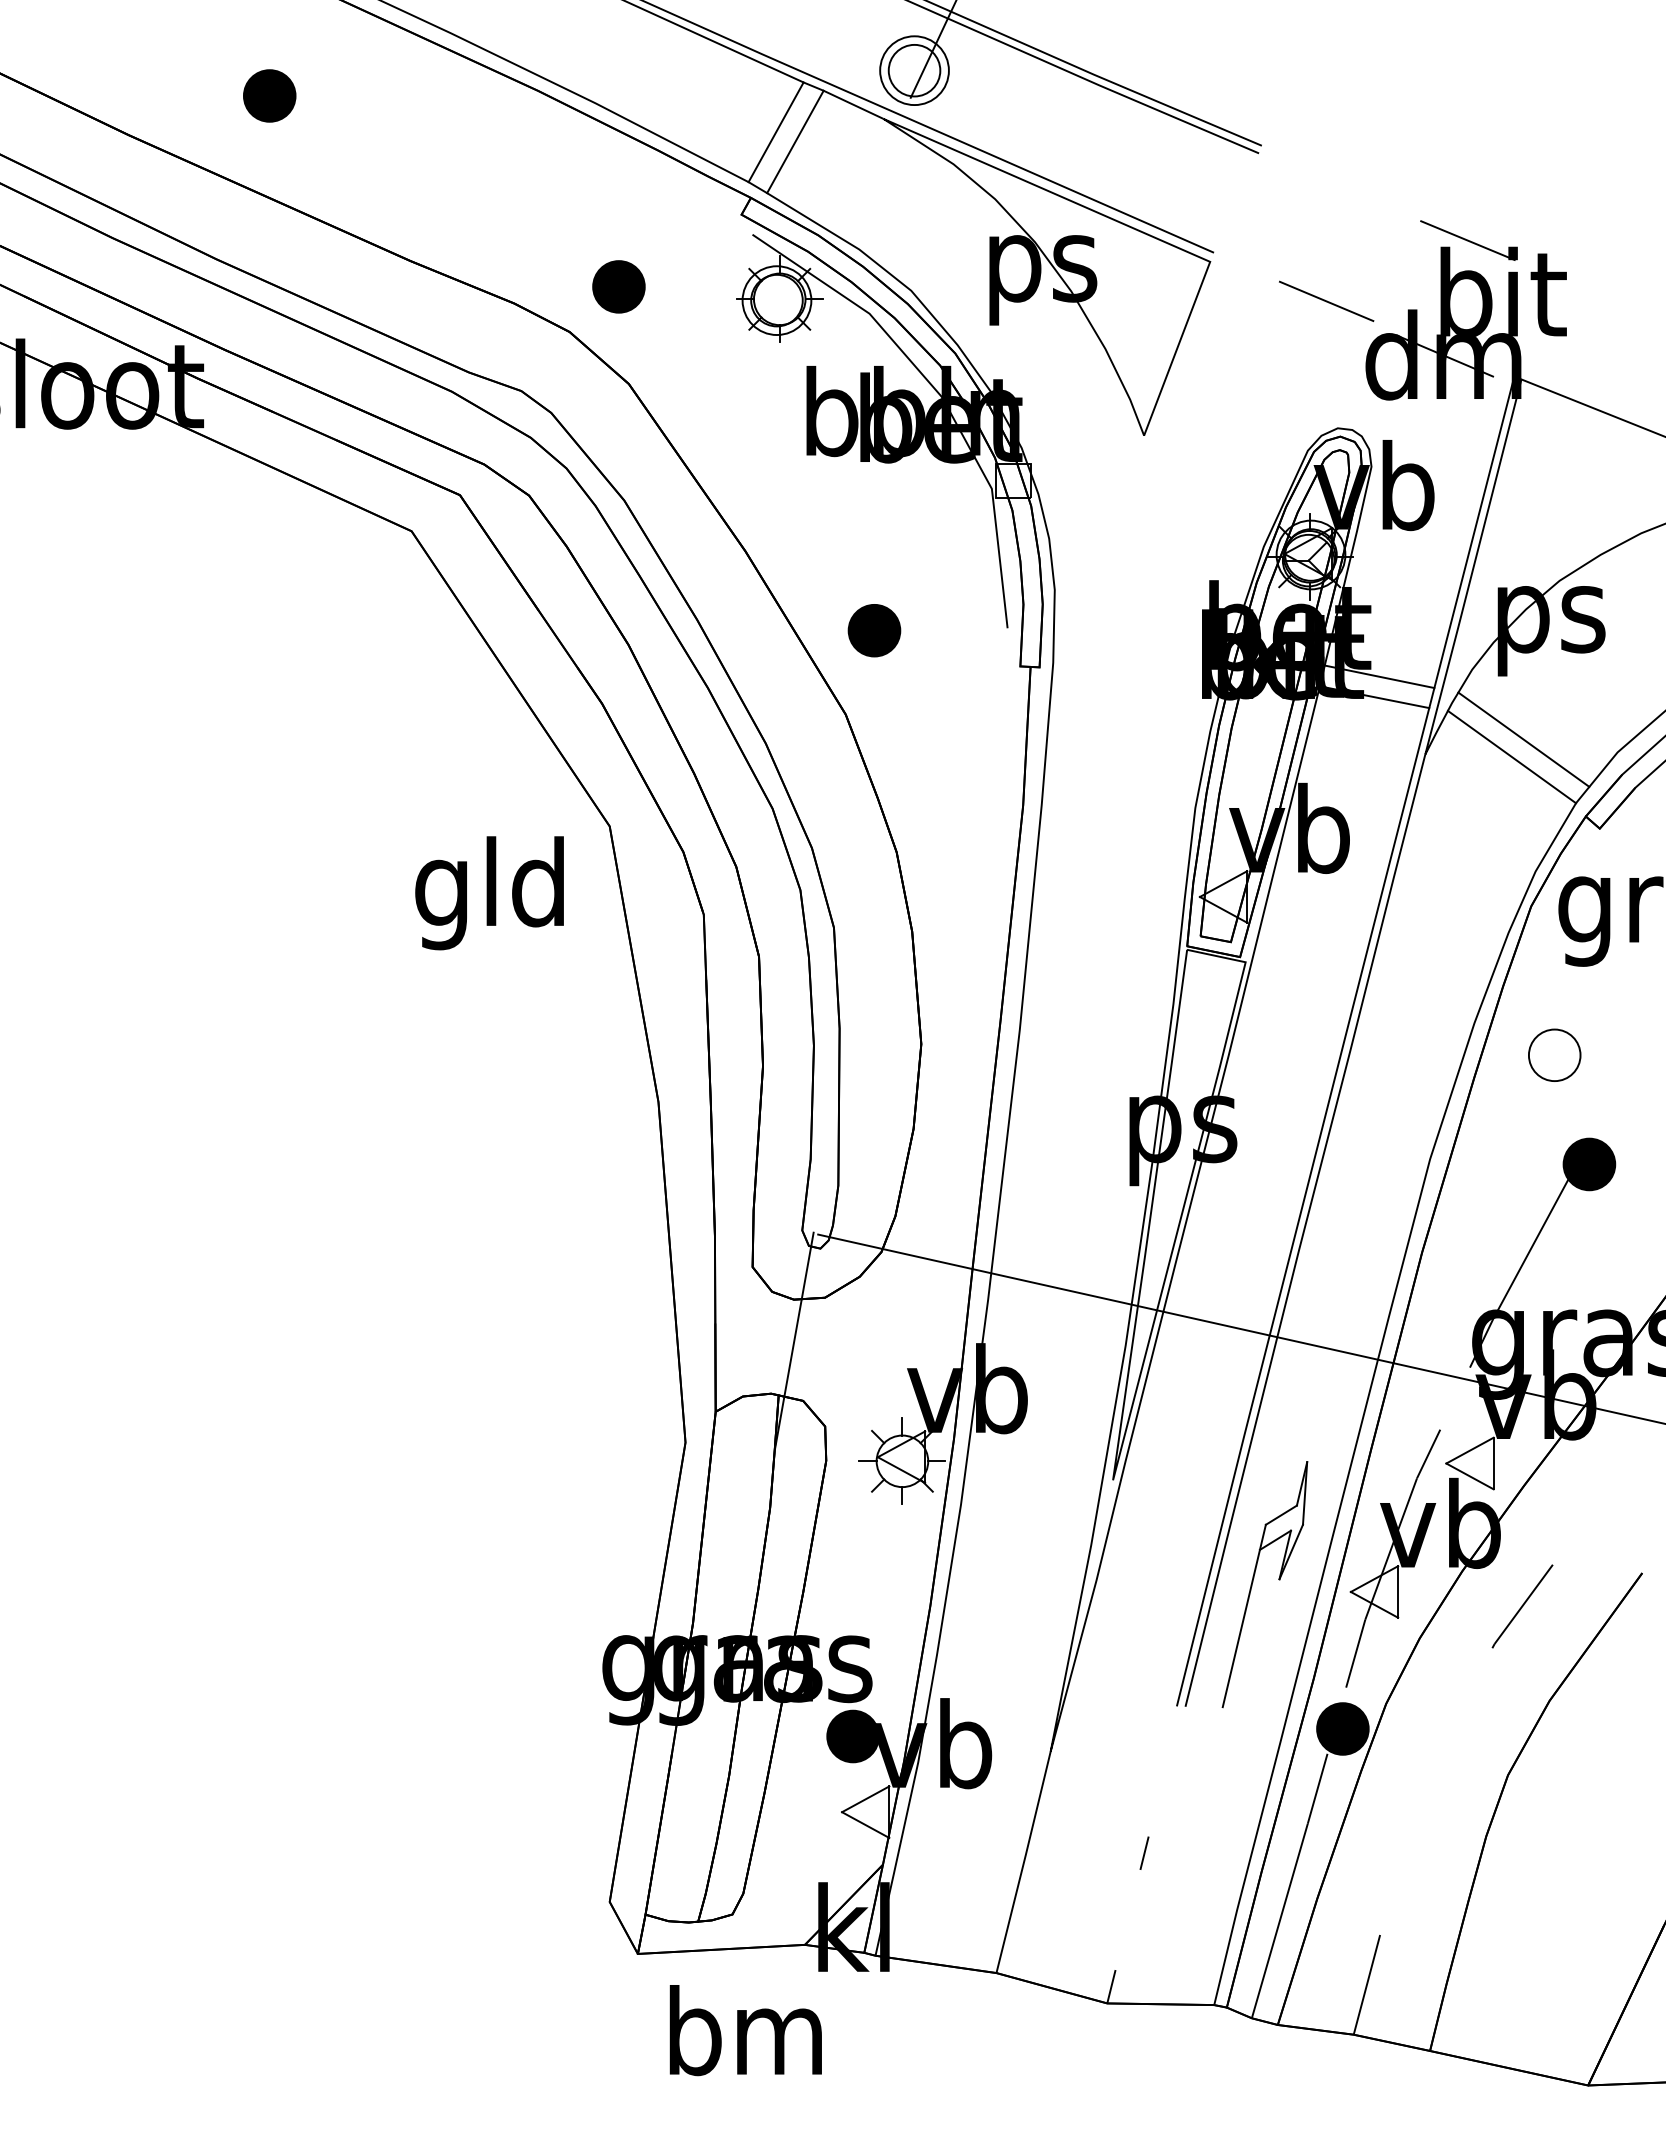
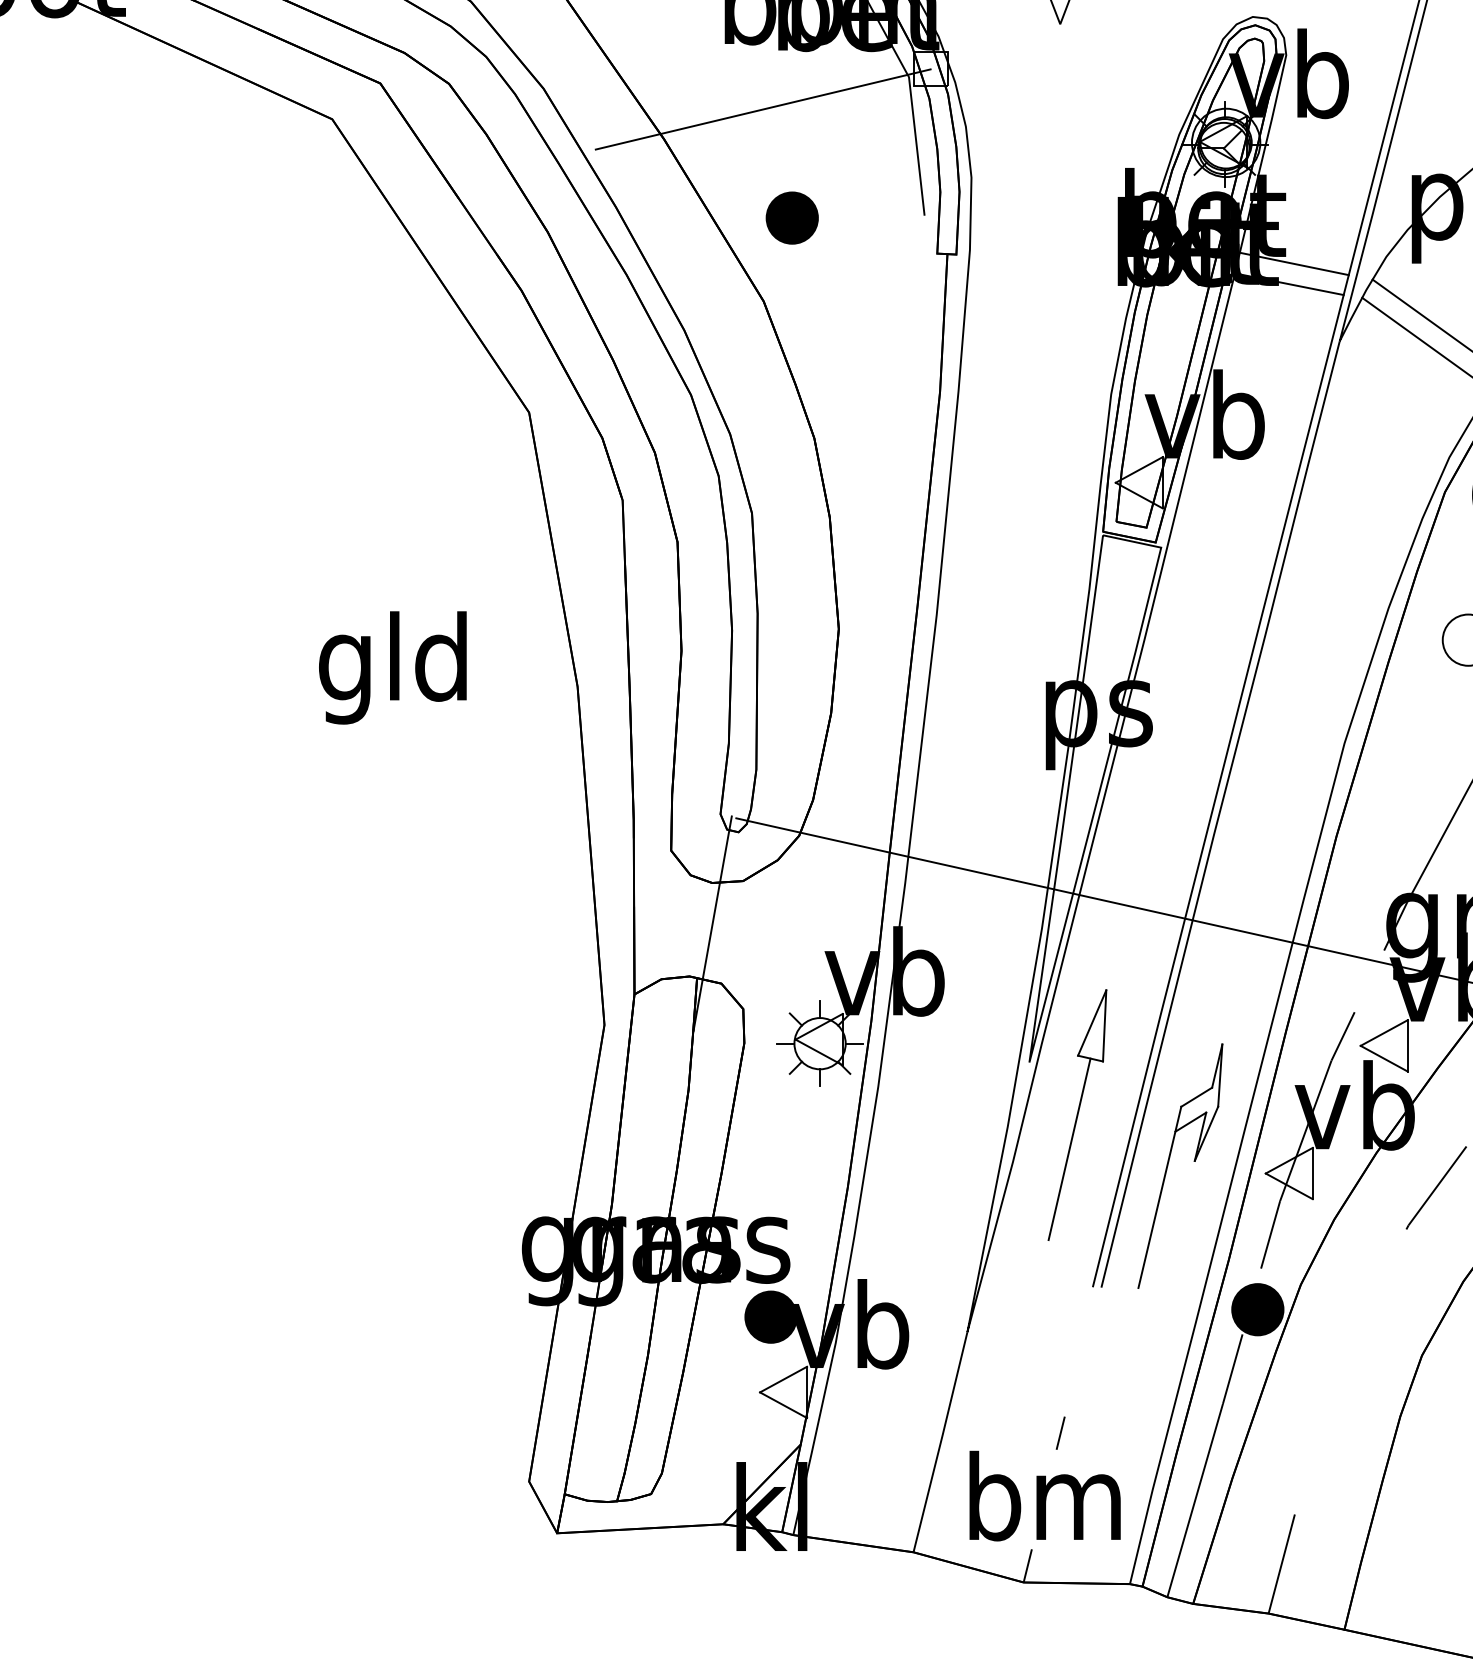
line: (844, 521) -> (762, 109), added
text: (489, 893) -> (392, 668), moved
part: (1161, 1532) -> (1077, 1114), added
text: (745, 2030) -> (1044, 1496), moved

